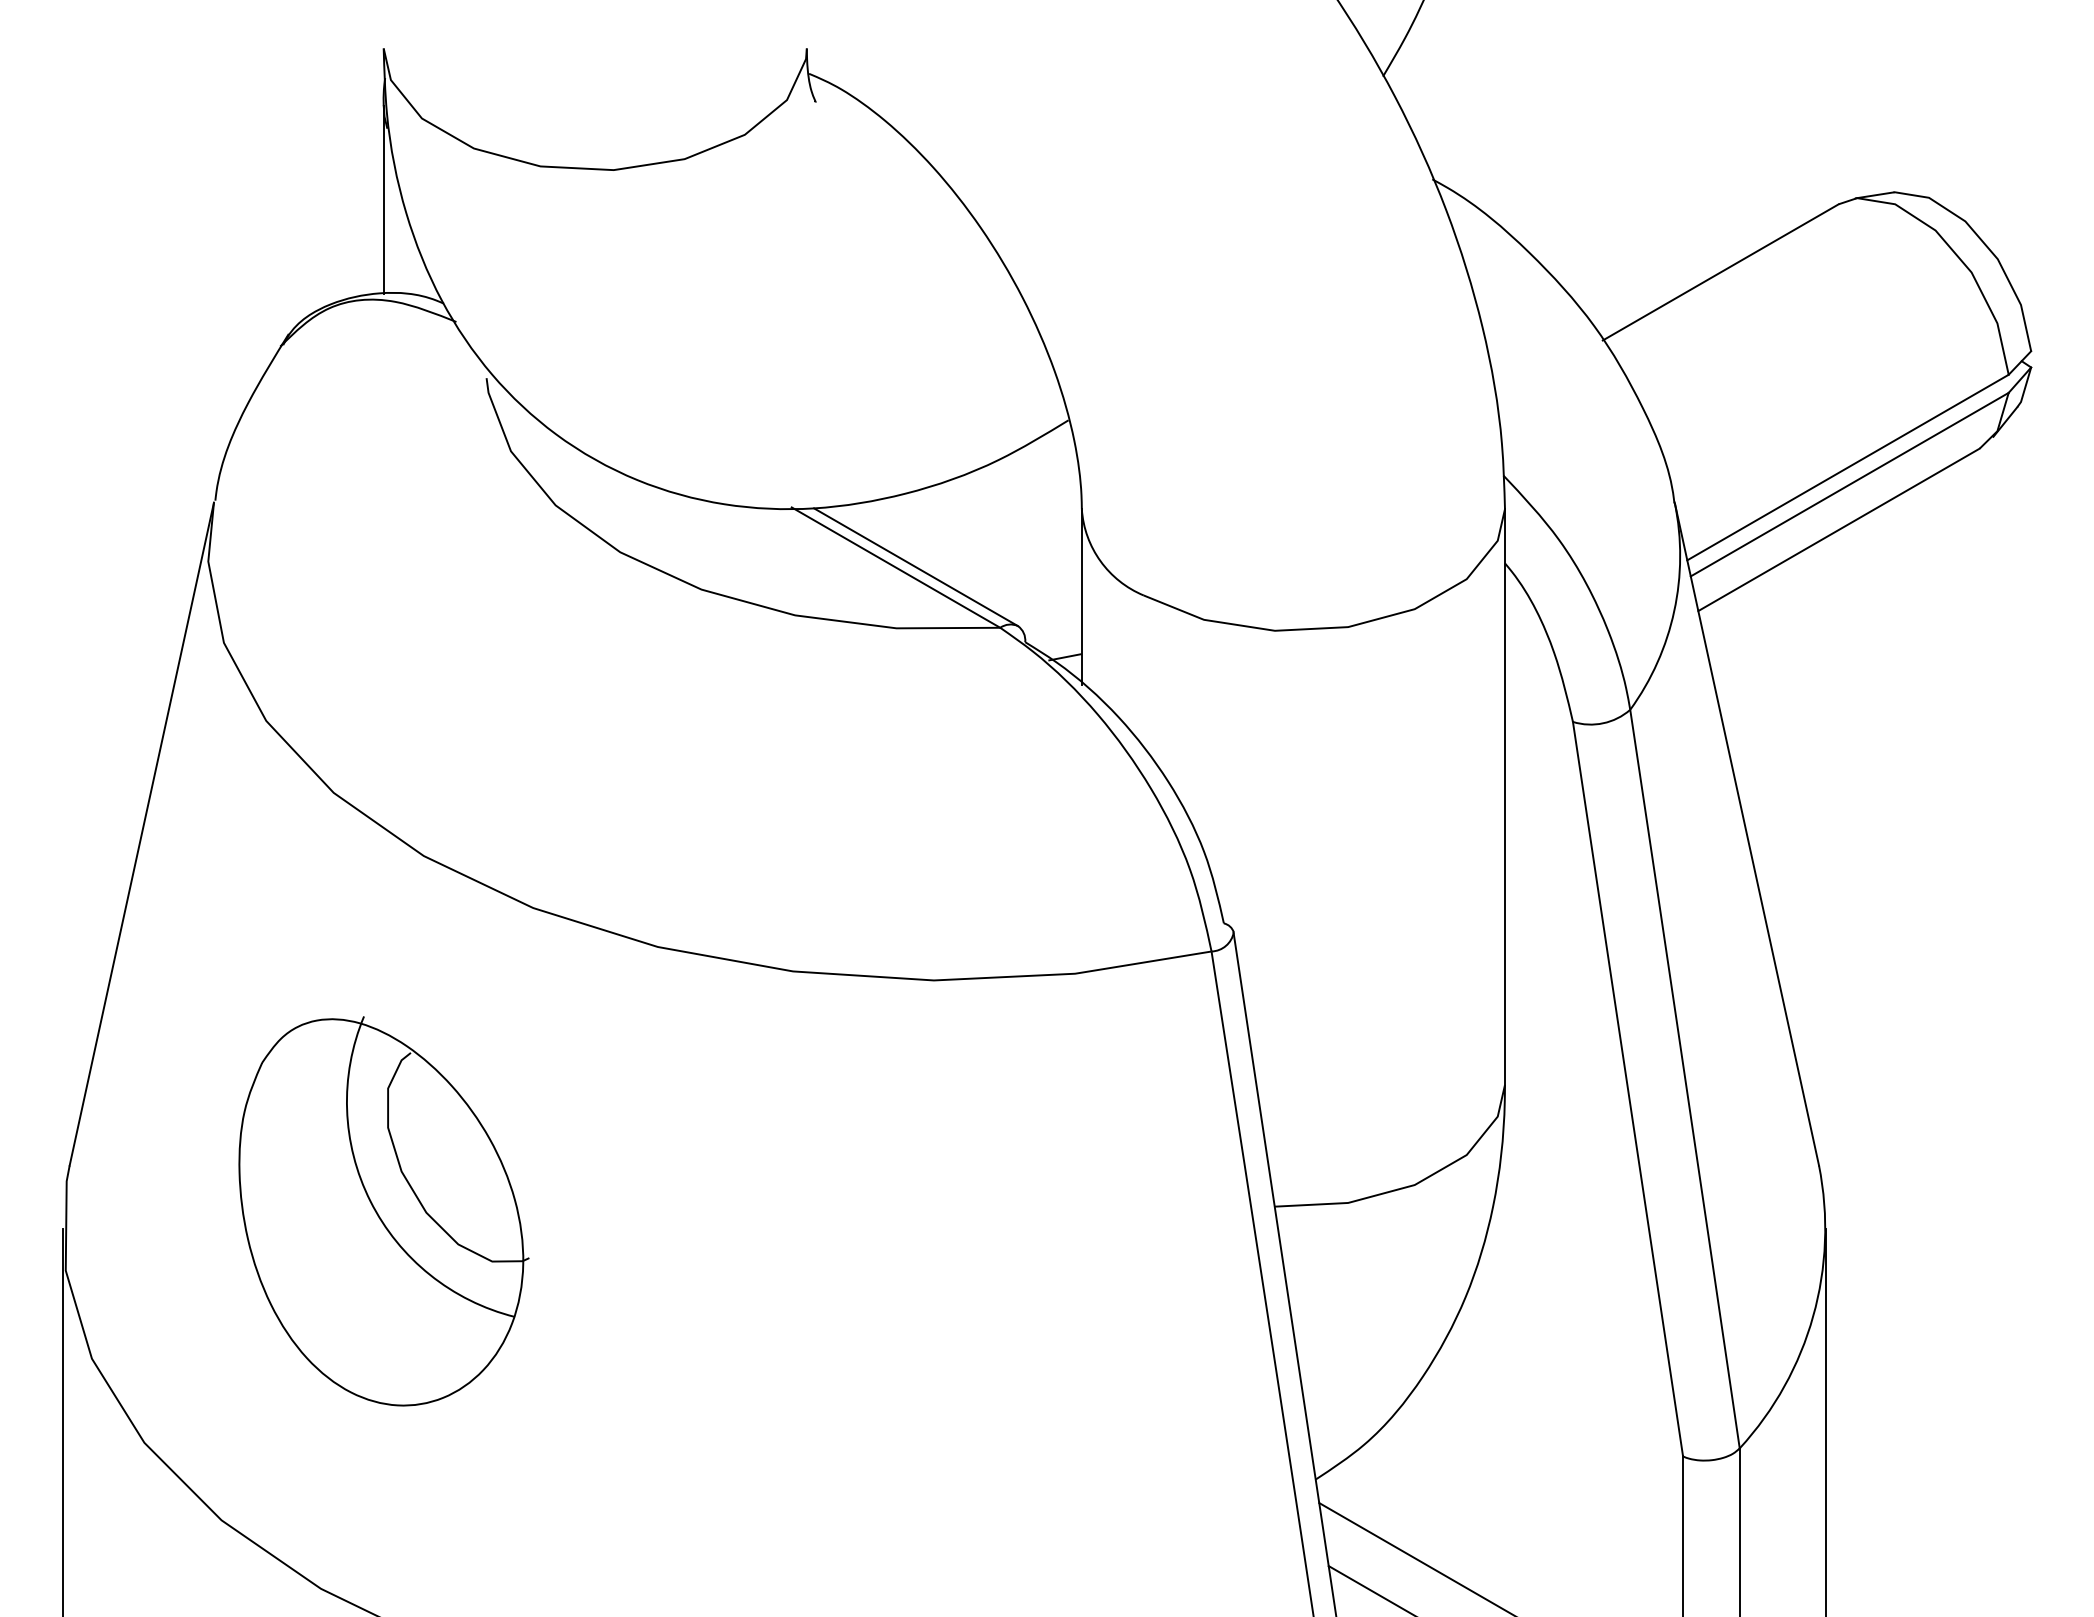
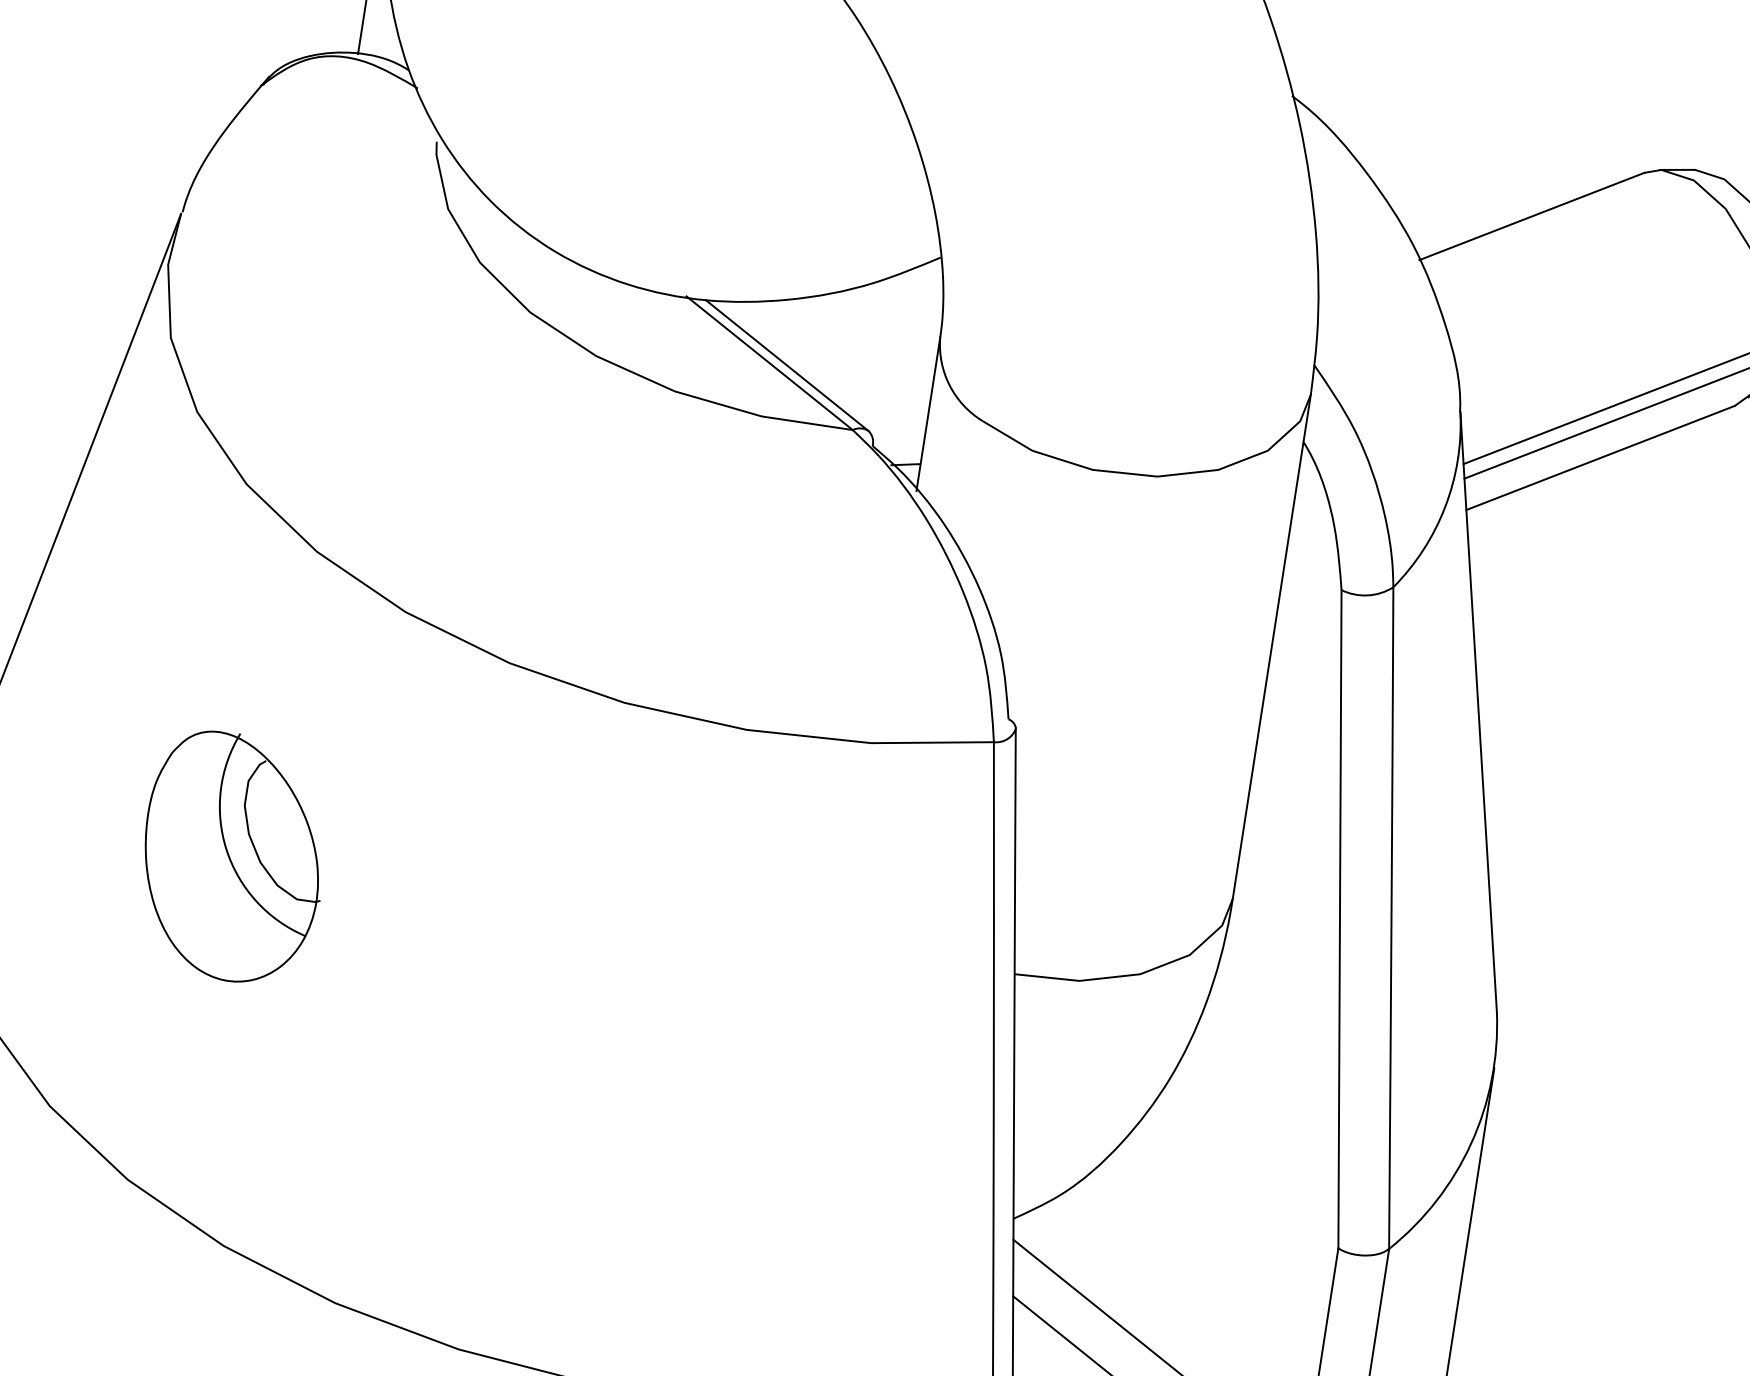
part: (384, 1210) -> (234, 856), size x0.71

